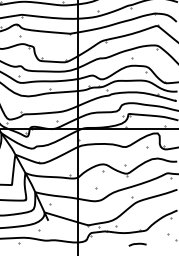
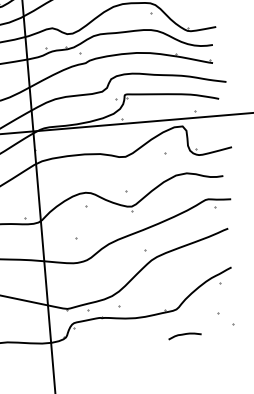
curve: (137, 244) -> (184, 335), moved

